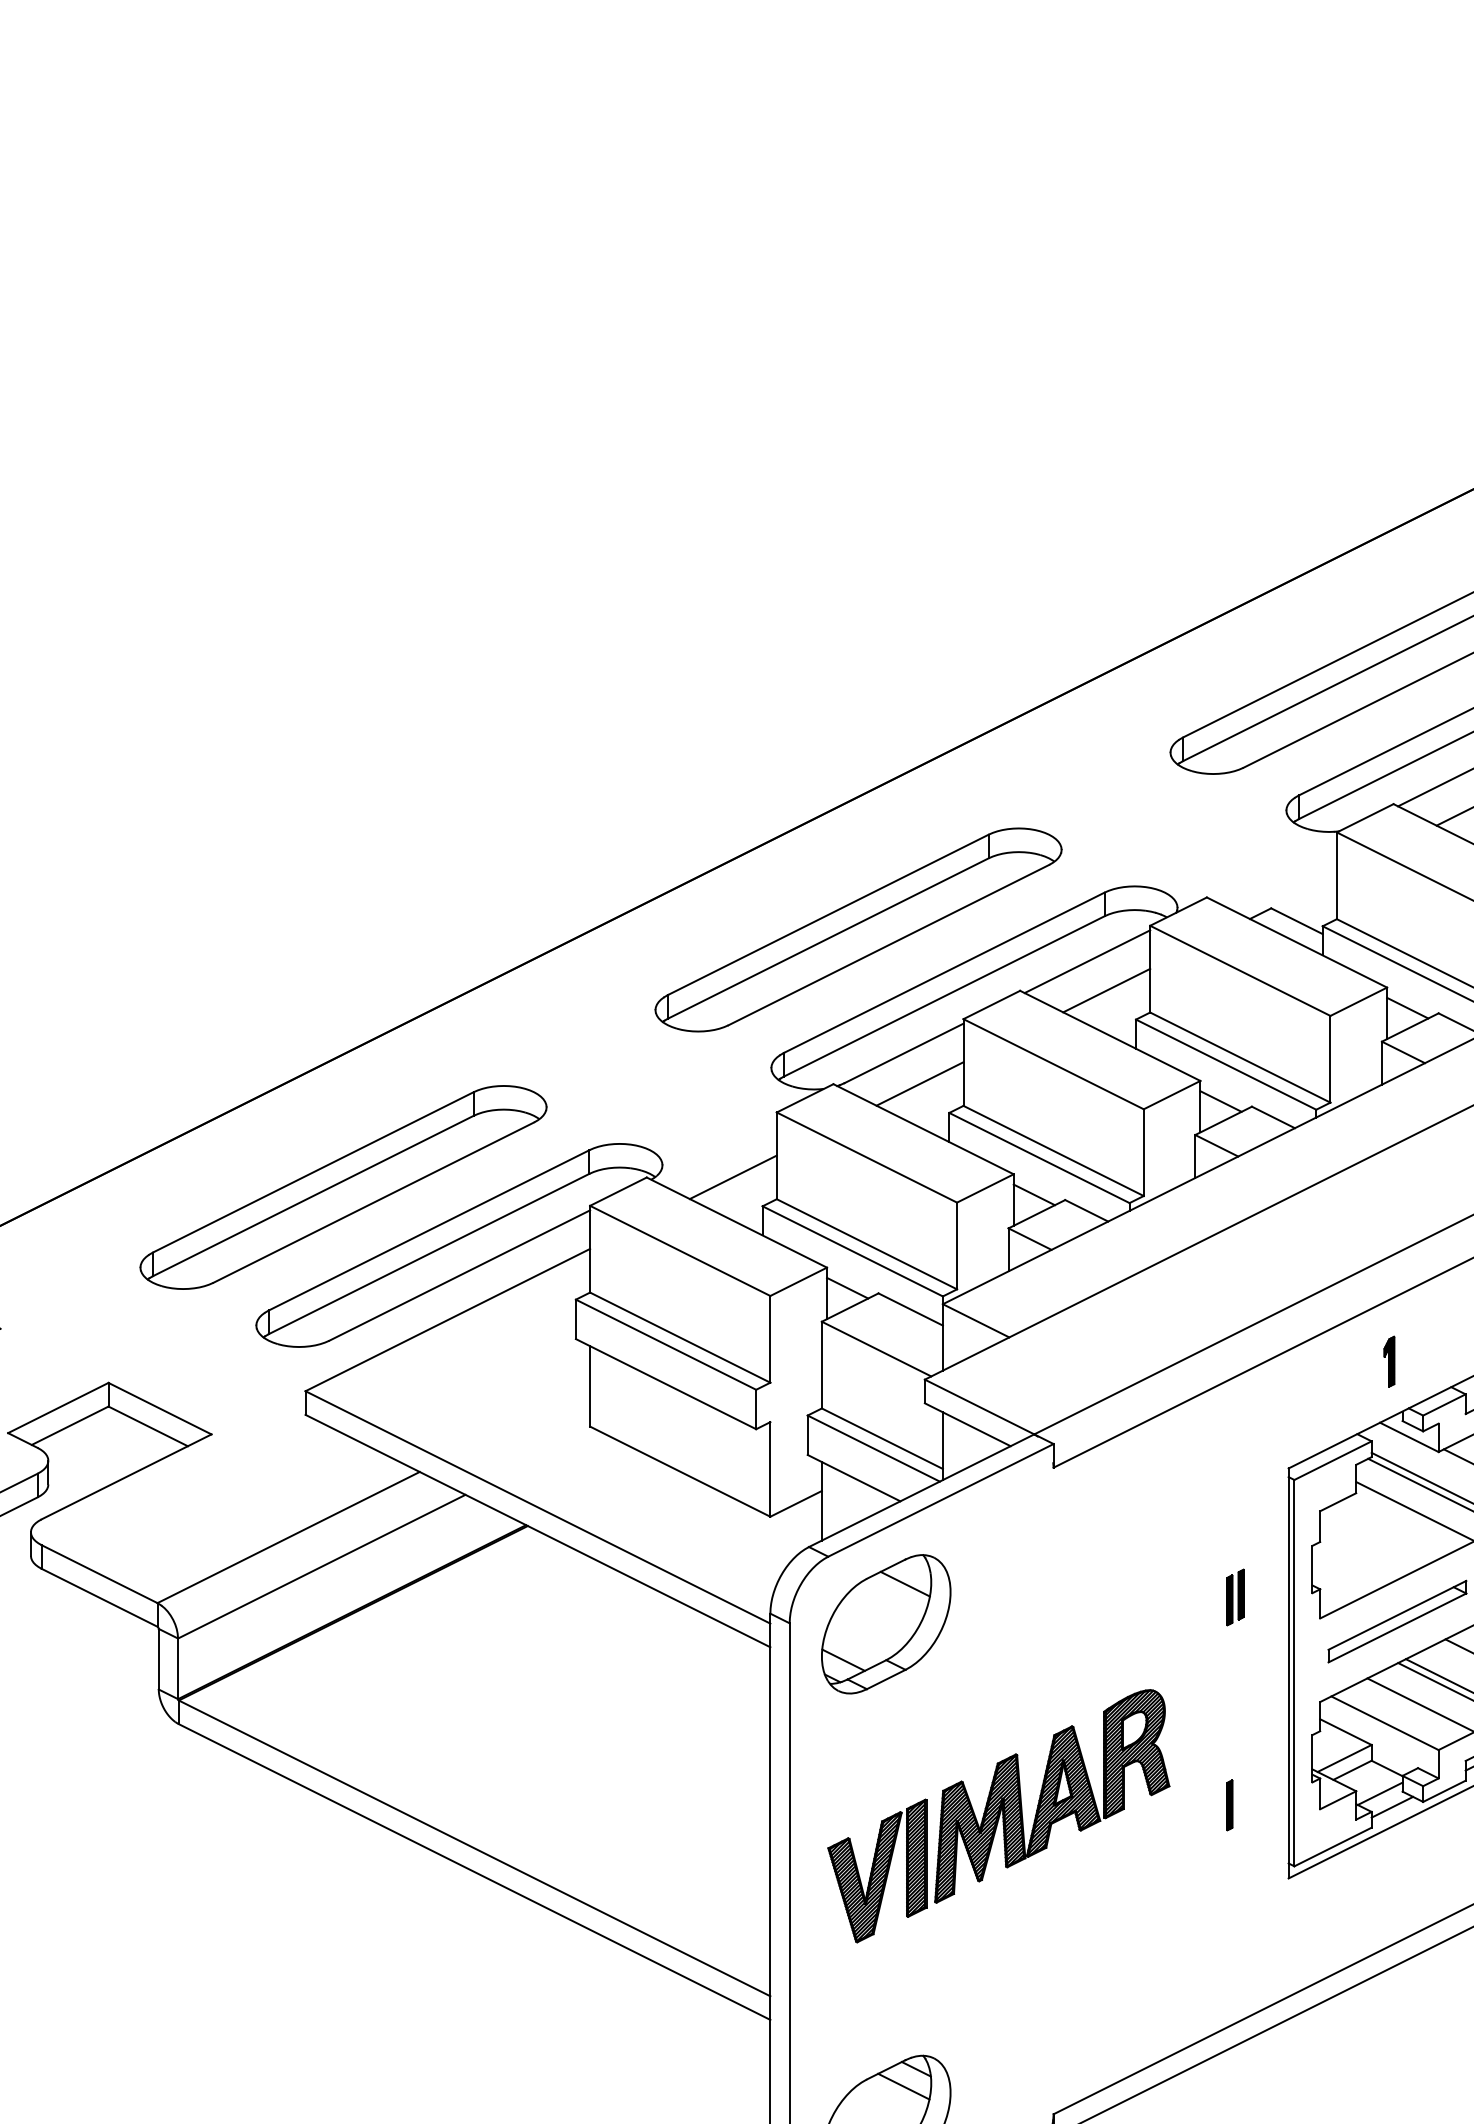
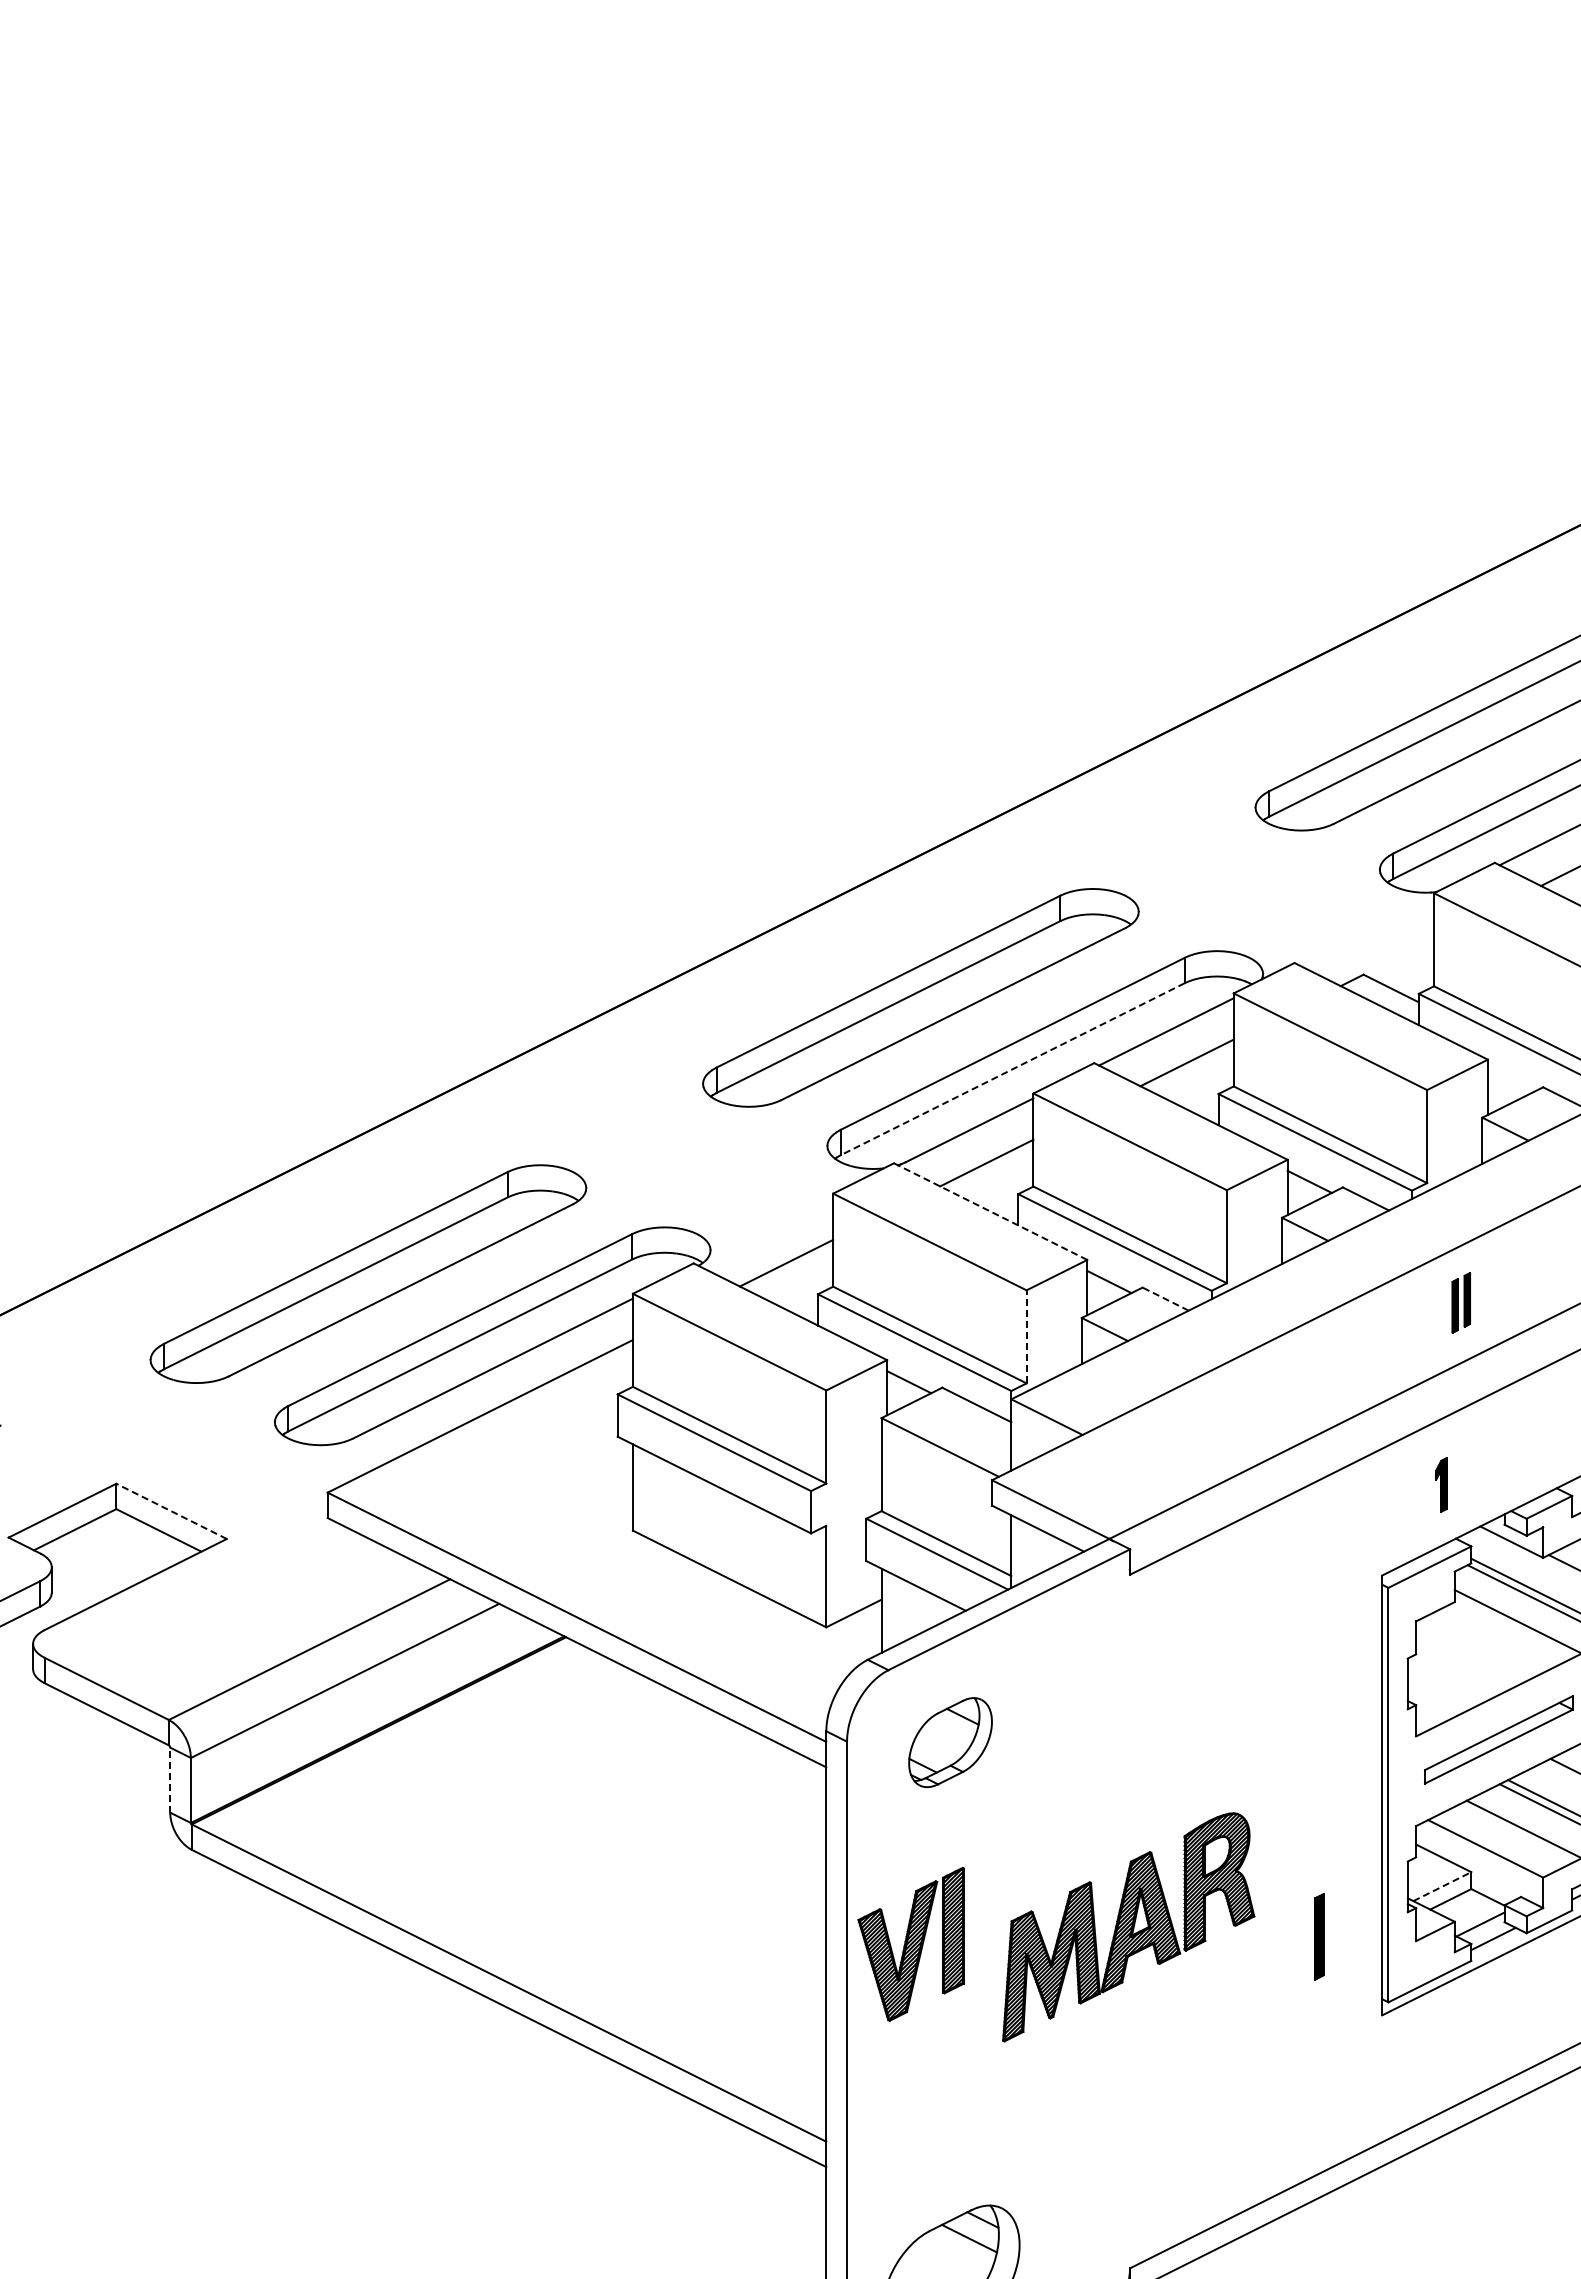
line: (943, 996) -> (1012, 1069), solid -> dashed
line: (1407, 1007) -> (1509, 1081), removed
line: (923, 1129) -> (990, 1211), solid -> dashed
line: (1086, 1211) -> (1165, 1299), solid -> dashed
line: (956, 1245) -> (1026, 1336), solid -> dashed
part: (1389, 1361) -> (1441, 1484), moved
line: (159, 1408) -> (171, 1511), solid -> dashed
part: (1235, 1597) -> (1461, 1302), moved
part: (886, 1624) -> (950, 1742), size x0.6
line: (159, 1659) -> (170, 1780), solid -> dashed
line: (1344, 1758) -> (1442, 1886), solid -> dashed
part: (1229, 1804) -> (1318, 1936), size x1.6
part: (876, 1870) -> (910, 1943), moved

